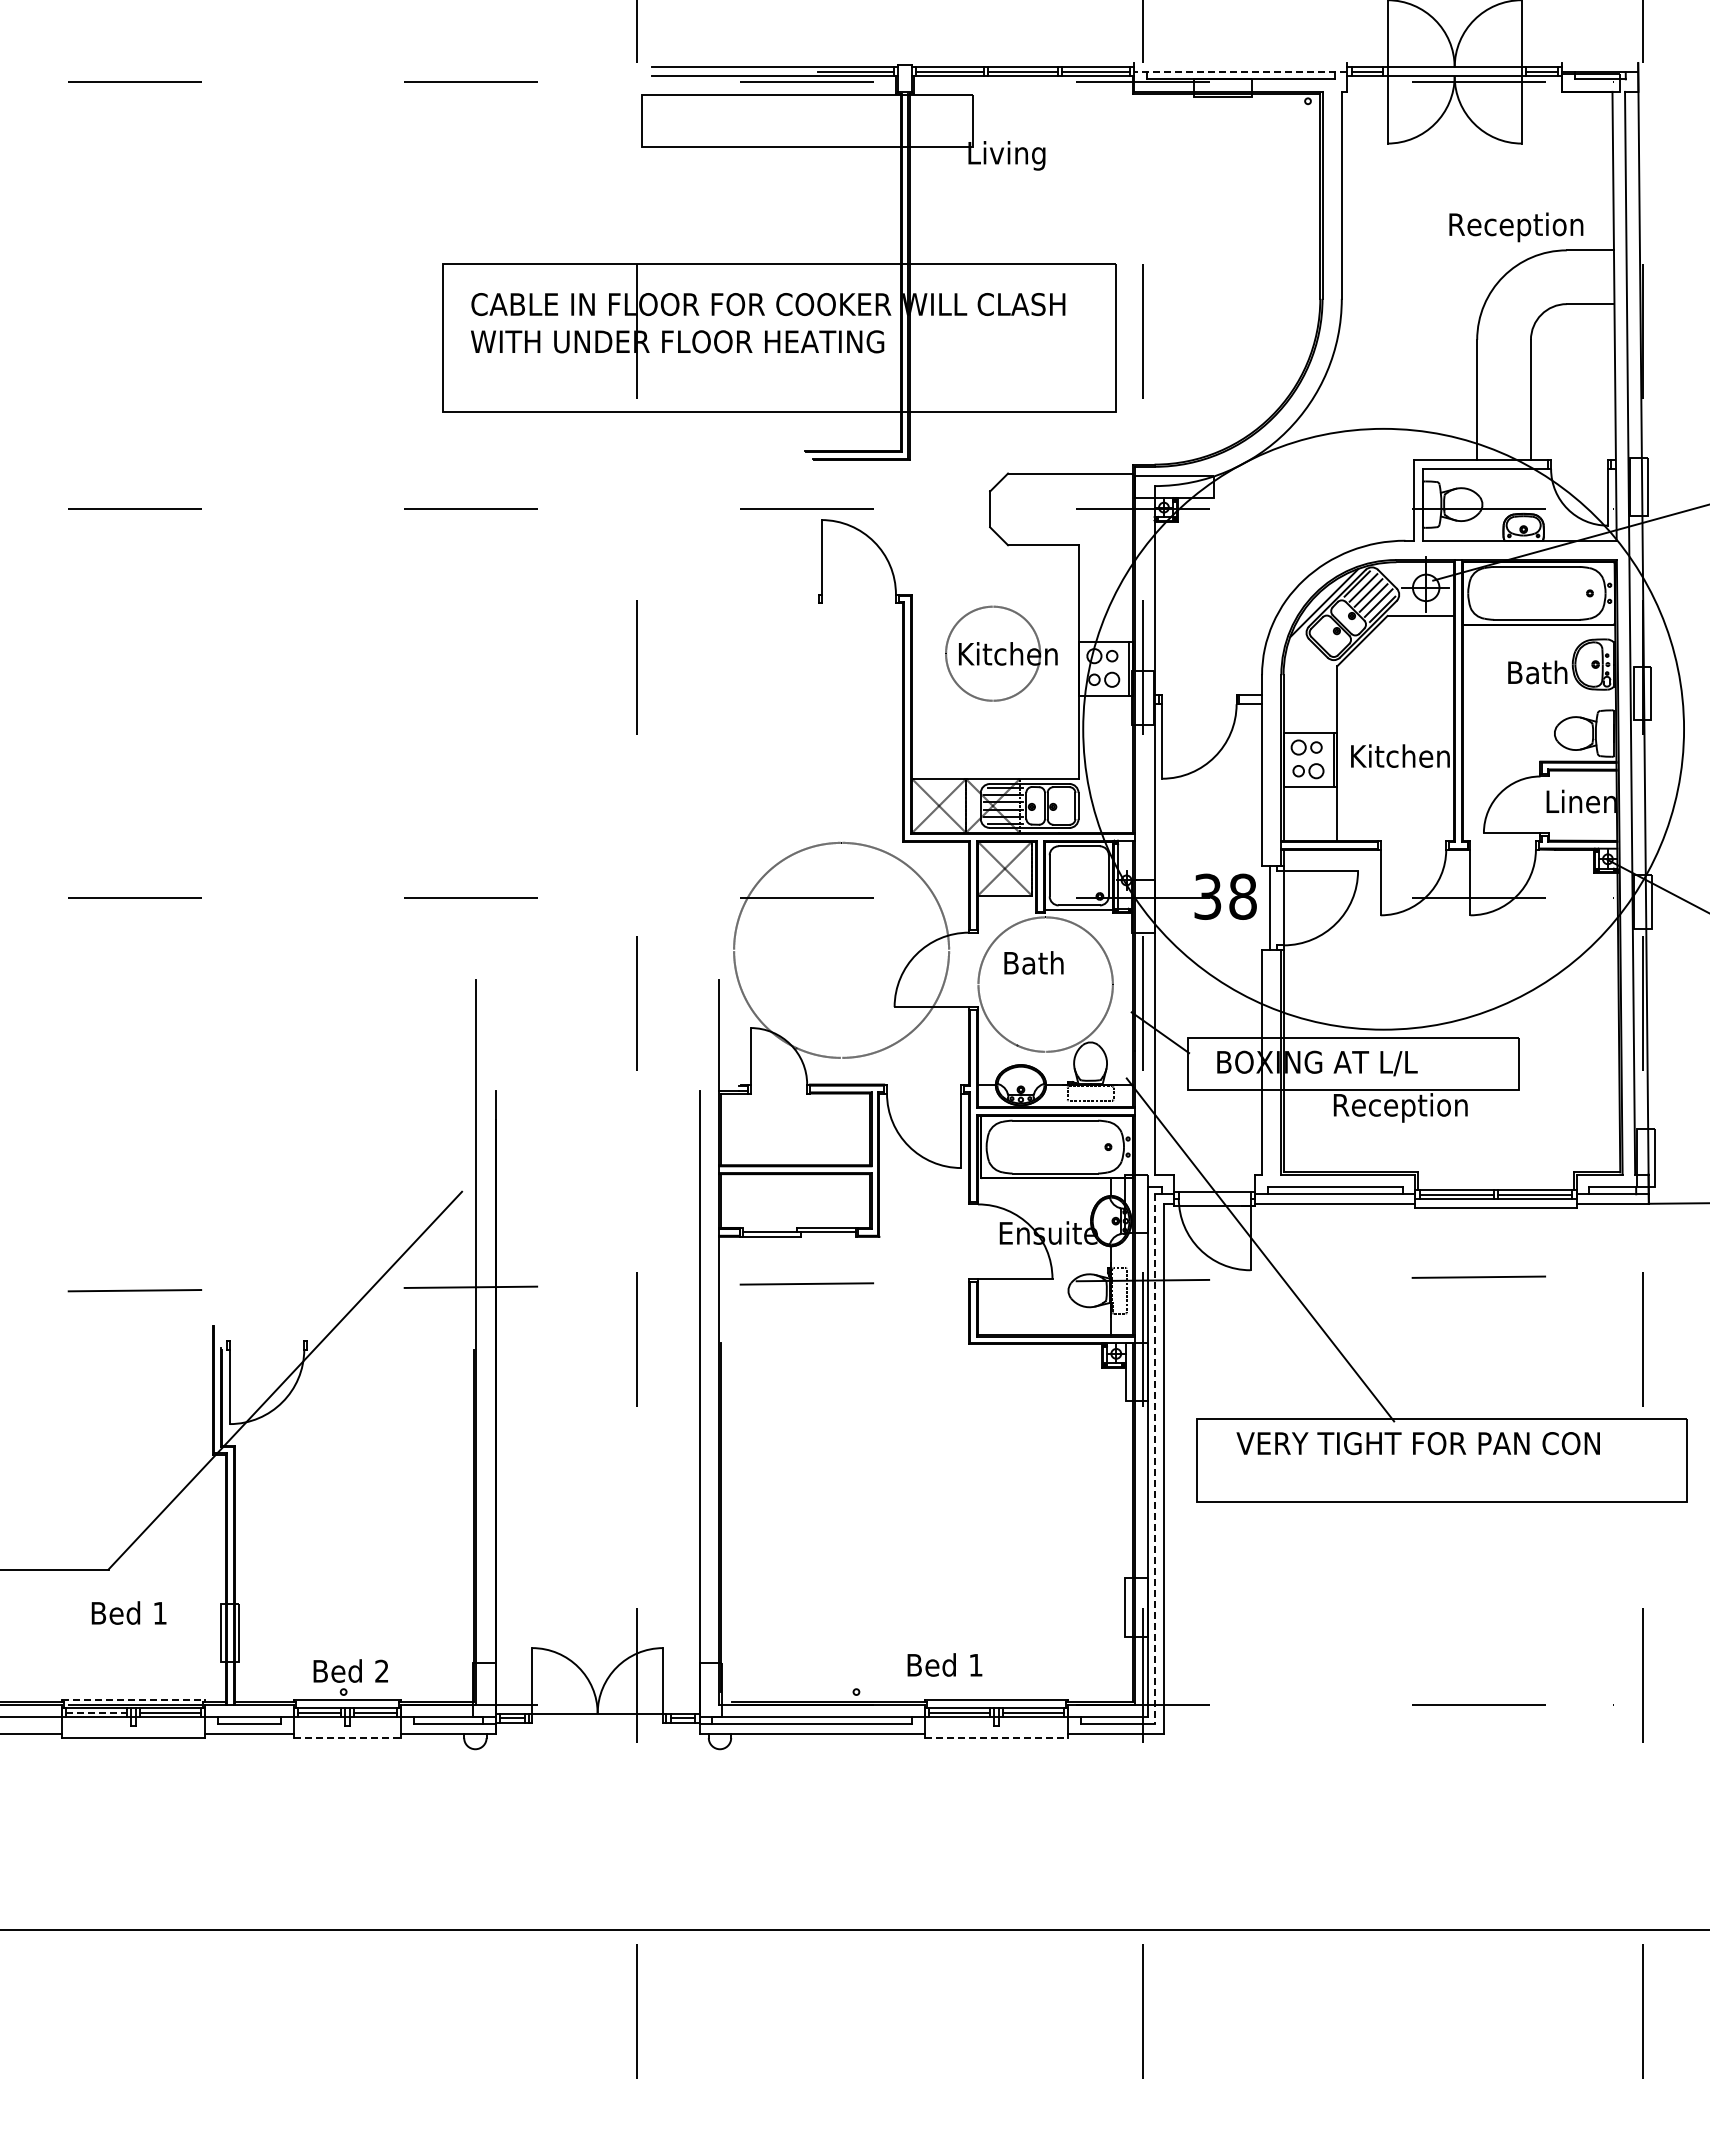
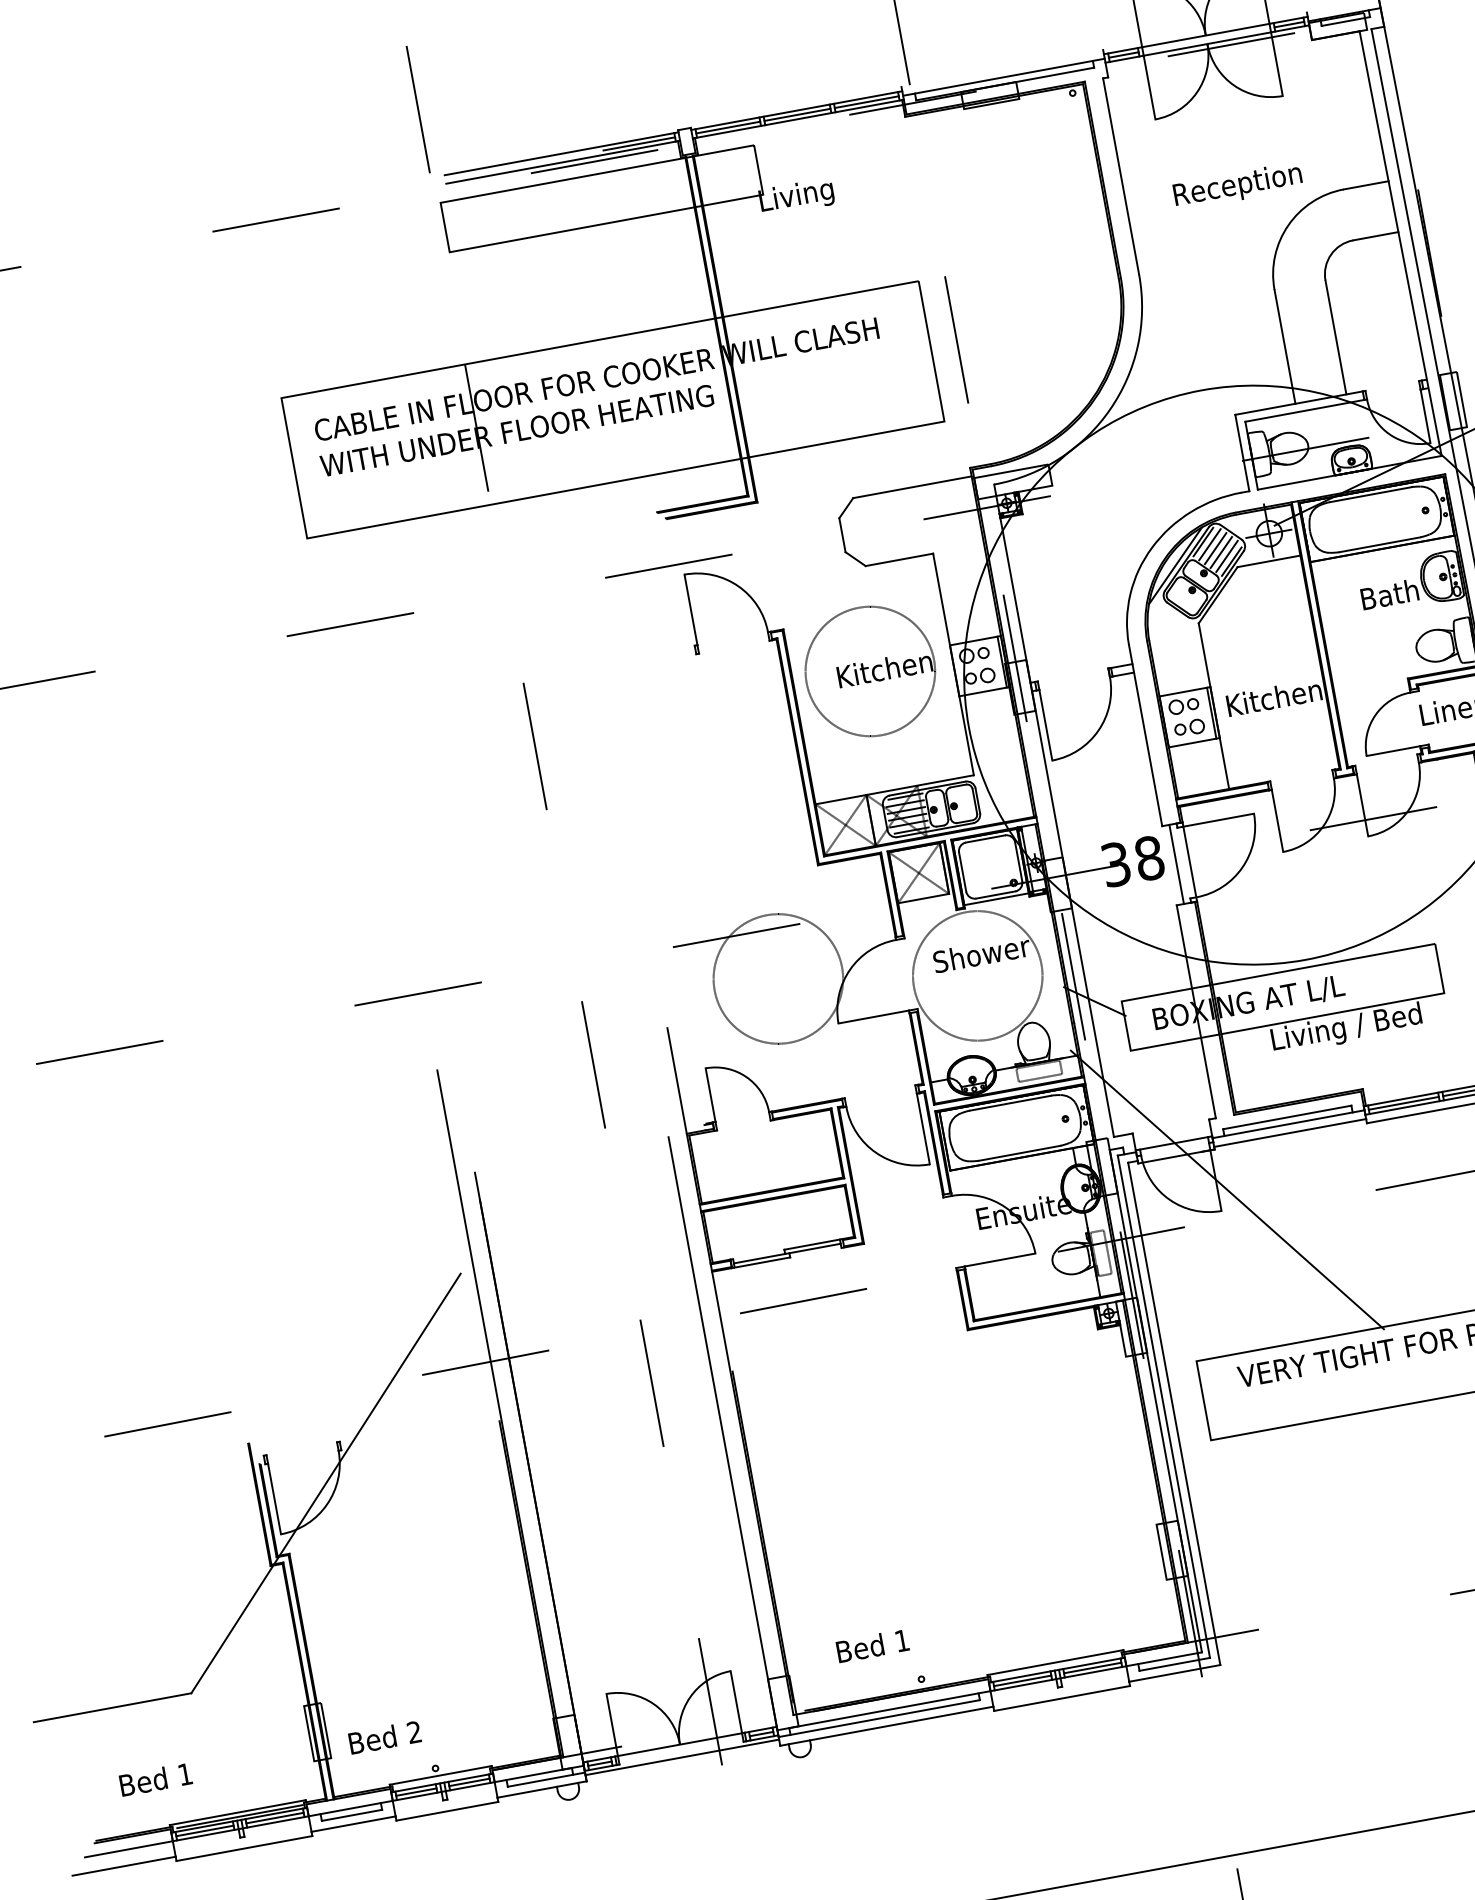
line: (1240, 72) -> (1003, 77), dashed -> solid
text: (1516, 227) -> (1238, 186), moved
circle: (992, 653) -> (869, 671), size x1.43
circle: (841, 950) -> (778, 979), size x0.62
text: (1053, 962) -> (981, 953), Bath -> Shower
text: (1413, 1107) -> (1347, 1028), Reception -> Living / Bed
line: (1154, 1459) -> (1163, 1407), dashed -> solid
text: (128, 1612) -> (155, 1779), moved
text: (944, 1664) -> (872, 1645), moved
text: (350, 1670) -> (384, 1737), moved
line: (133, 1700) -> (237, 1812), dashed -> solid
line: (97, 1712) -> (205, 1830), dashed -> solid
line: (597, 1727) -> (682, 1757), added
line: (347, 1738) -> (447, 1811), dashed -> solid
line: (996, 1738) -> (1062, 1698), dashed -> solid

